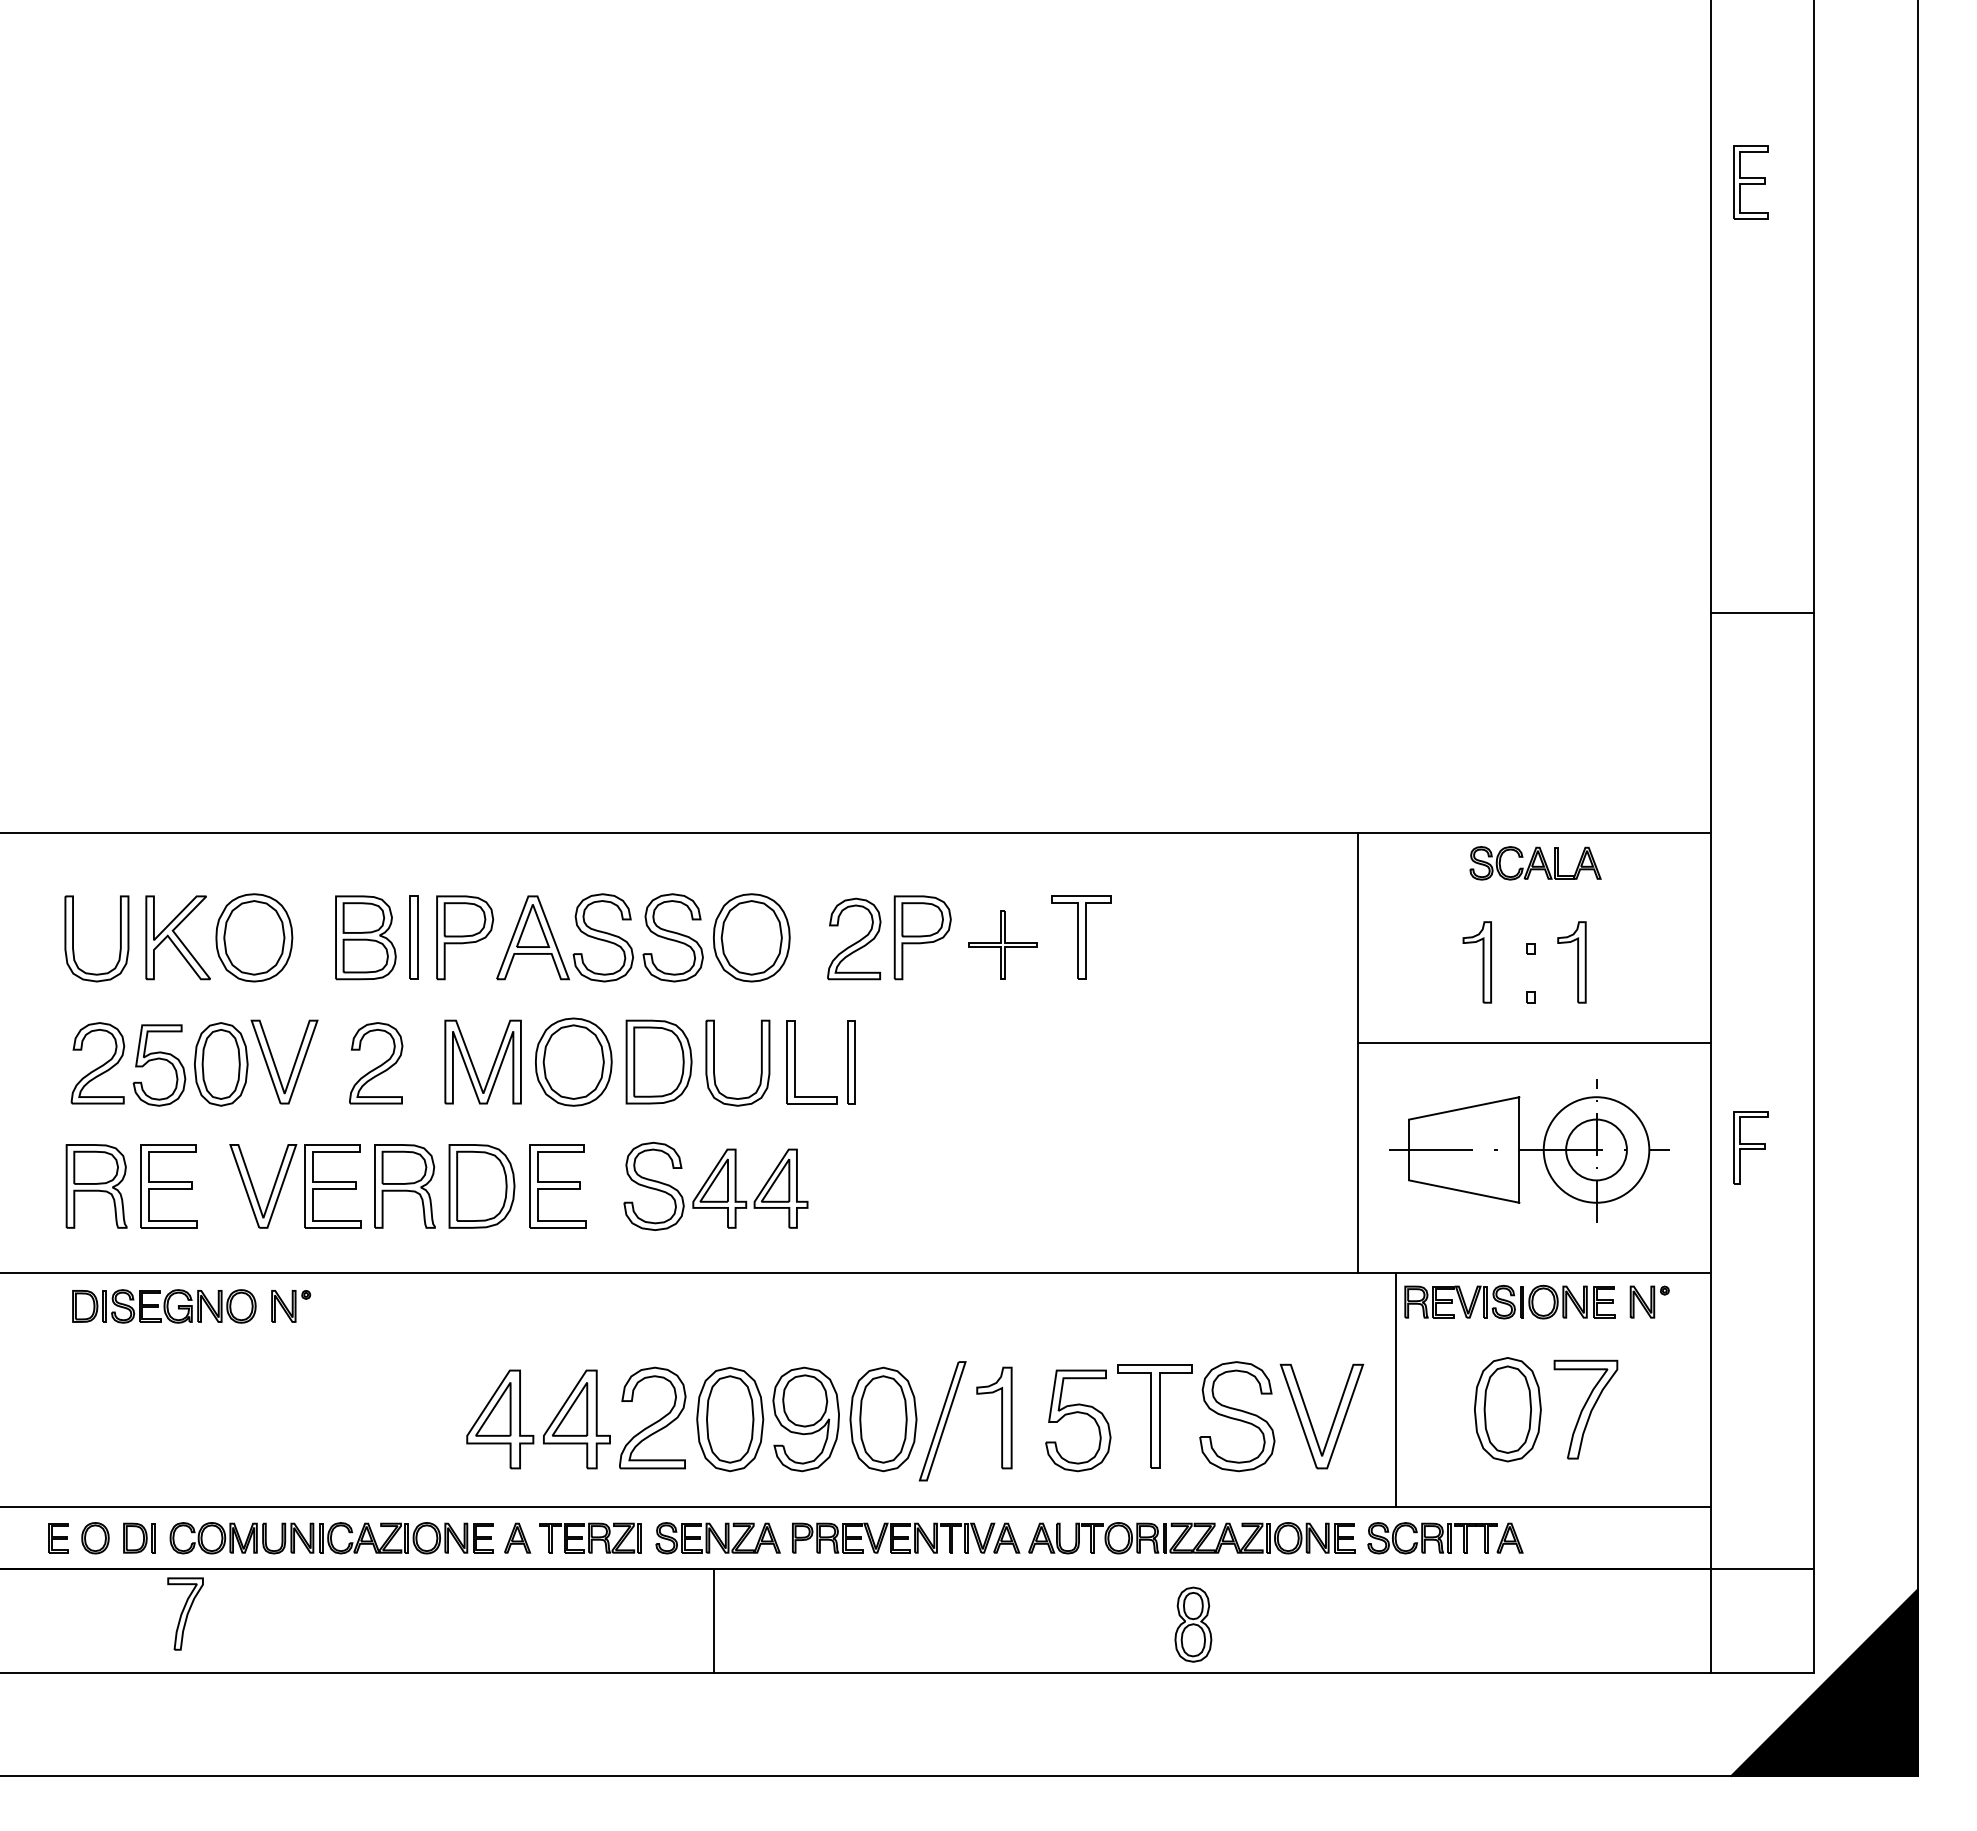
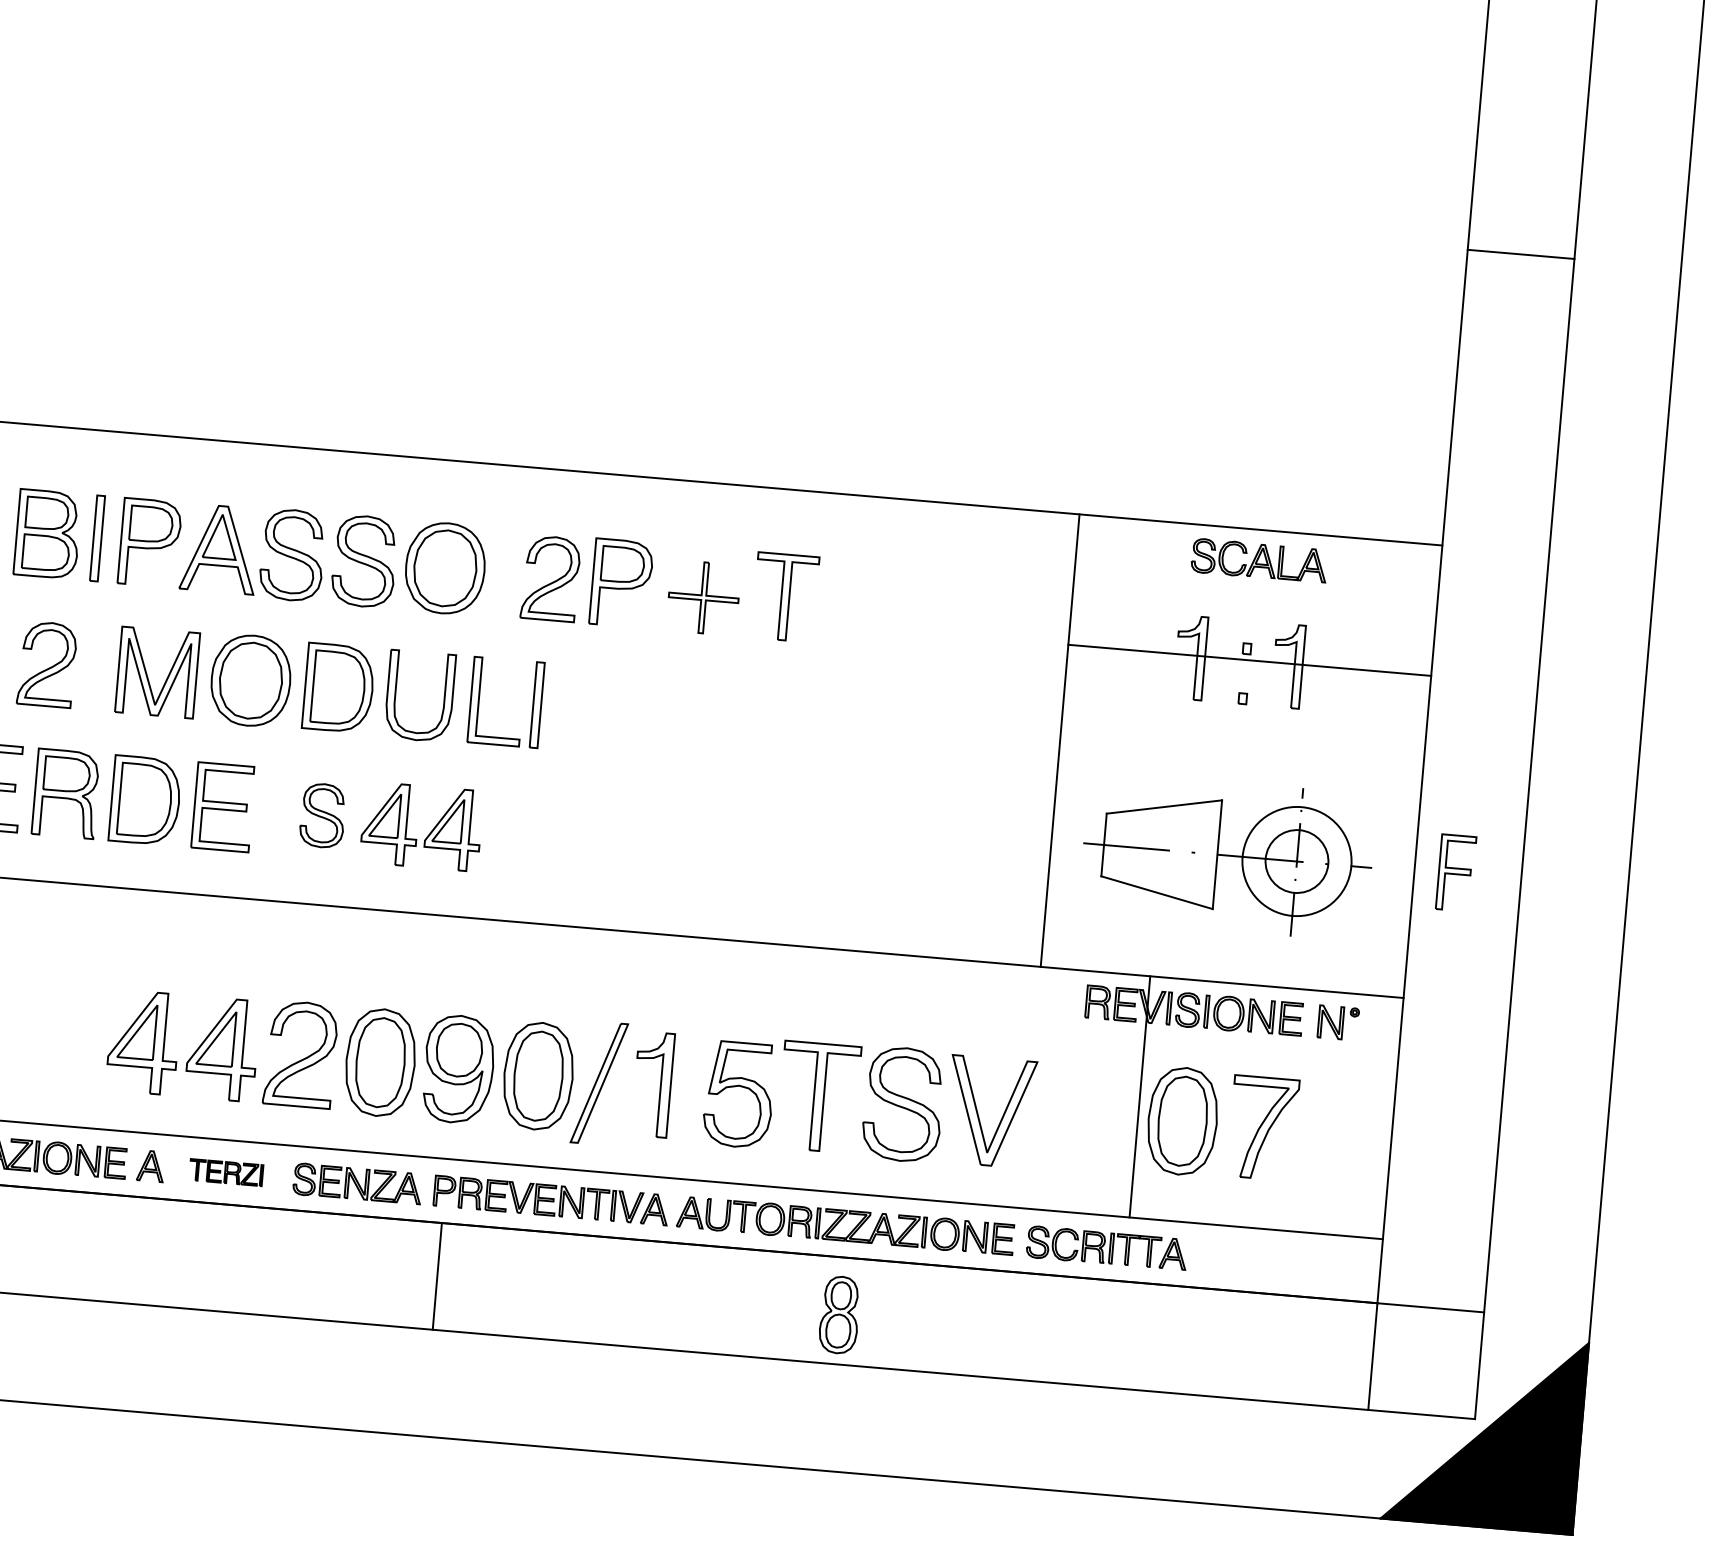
line: (1762, 612) -> (1521, 254), moved
line: (1534, 1043) -> (1249, 660), moved
part: (653, 1185) -> (322, 814), size x0.7
line: (1395, 1389) -> (1139, 1096), moved
part: (590, 1537) -> (226, 1171), size x0.7
line: (713, 1620) -> (437, 1276), moved

